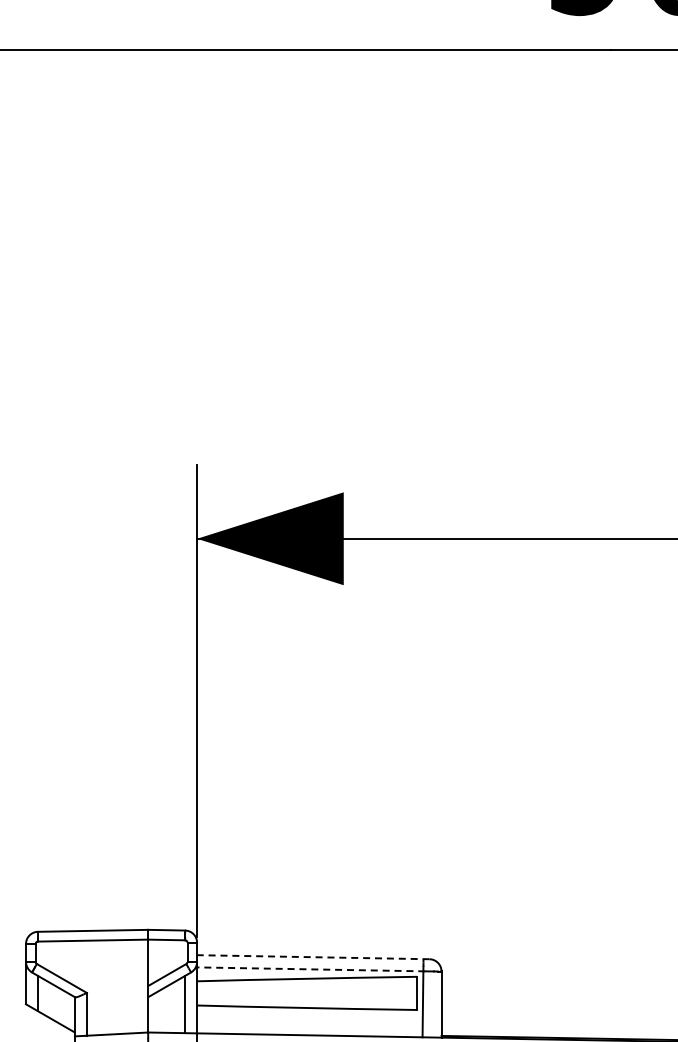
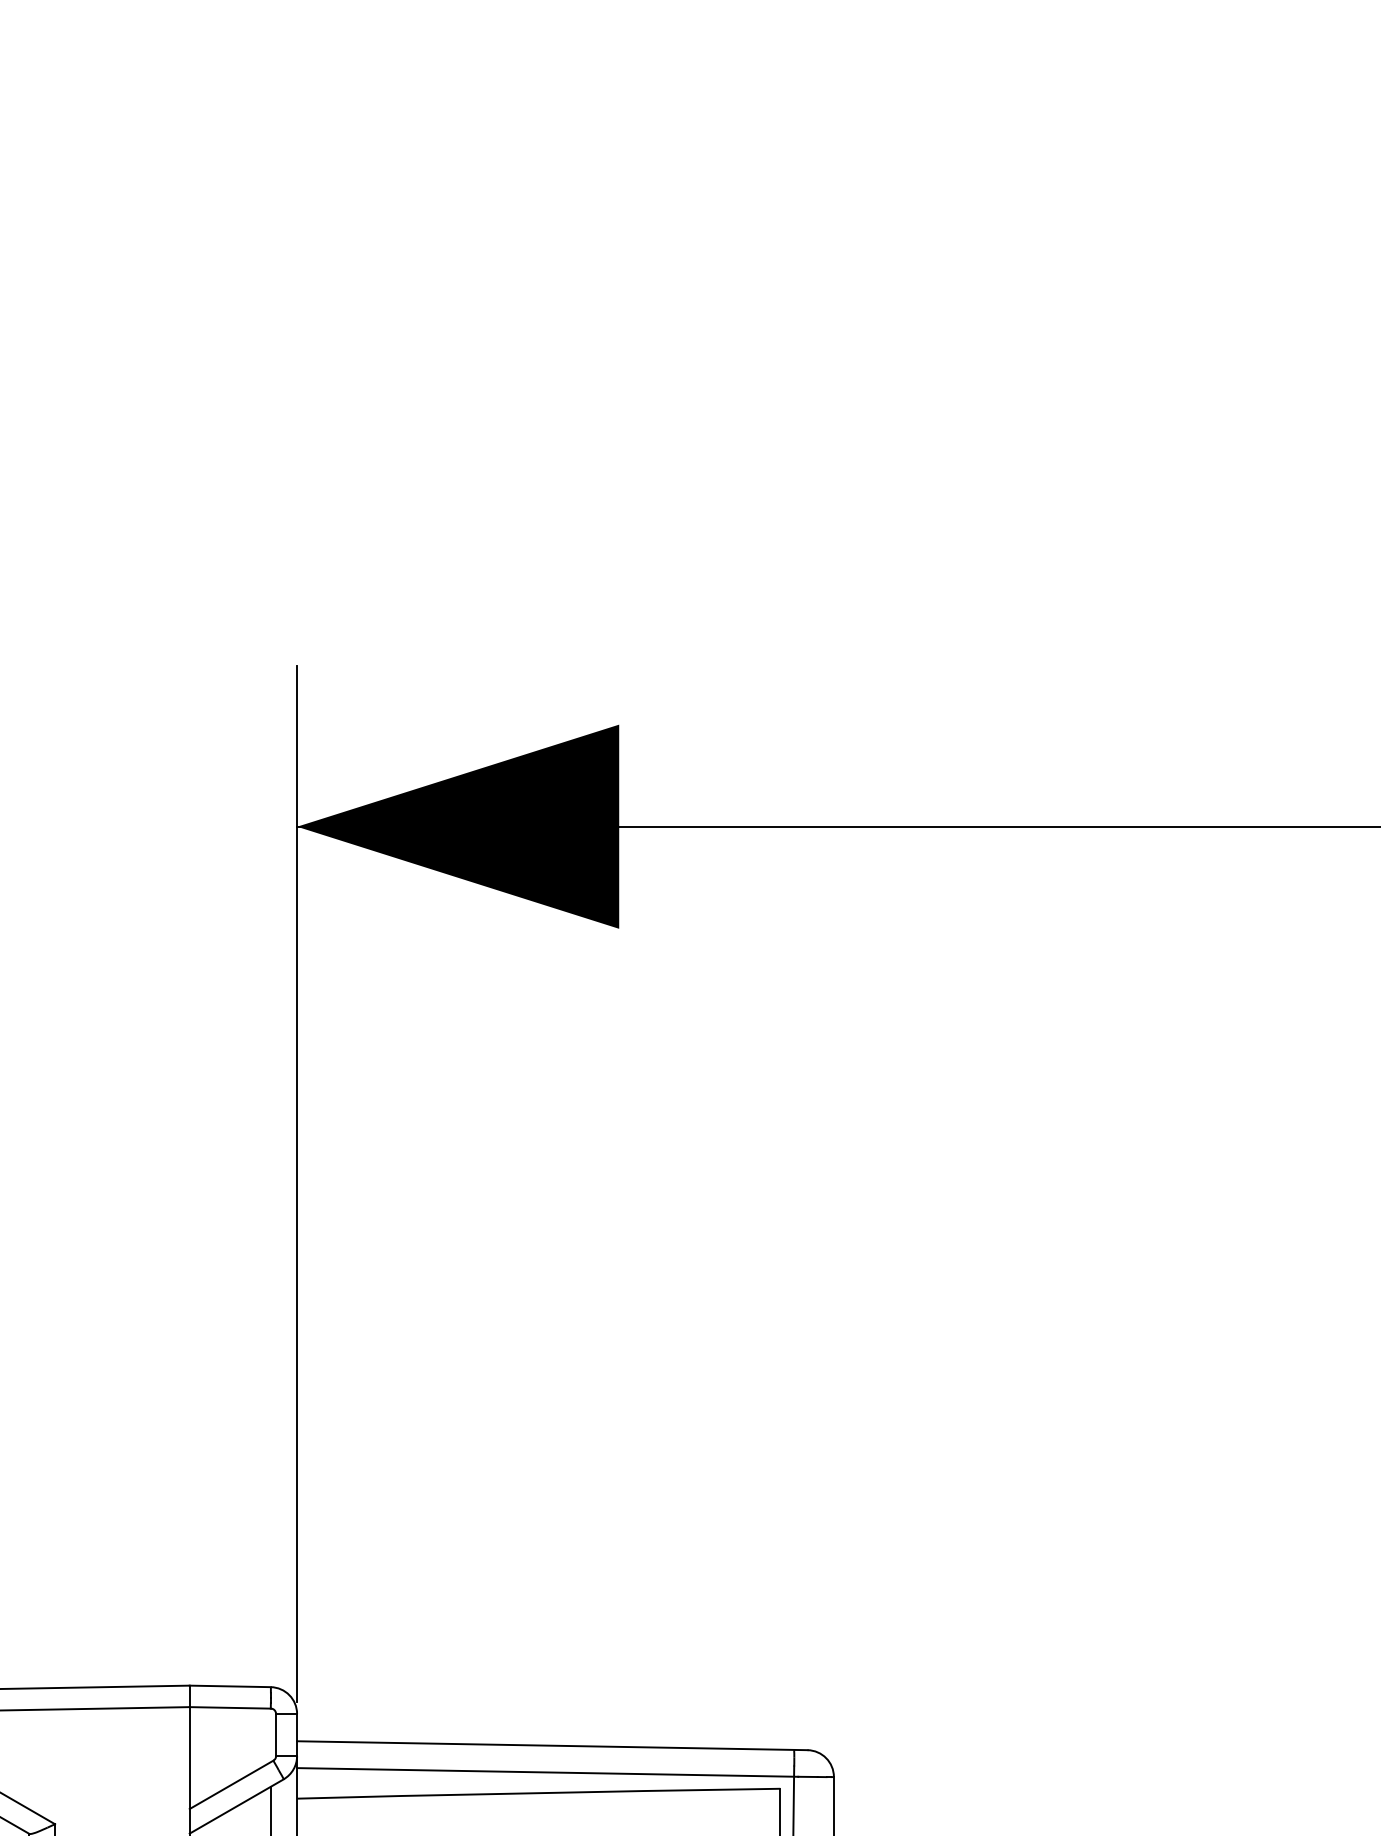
line: (312, 957) -> (550, 1746), dashed -> solid
line: (310, 969) -> (546, 1772), dashed -> solid

